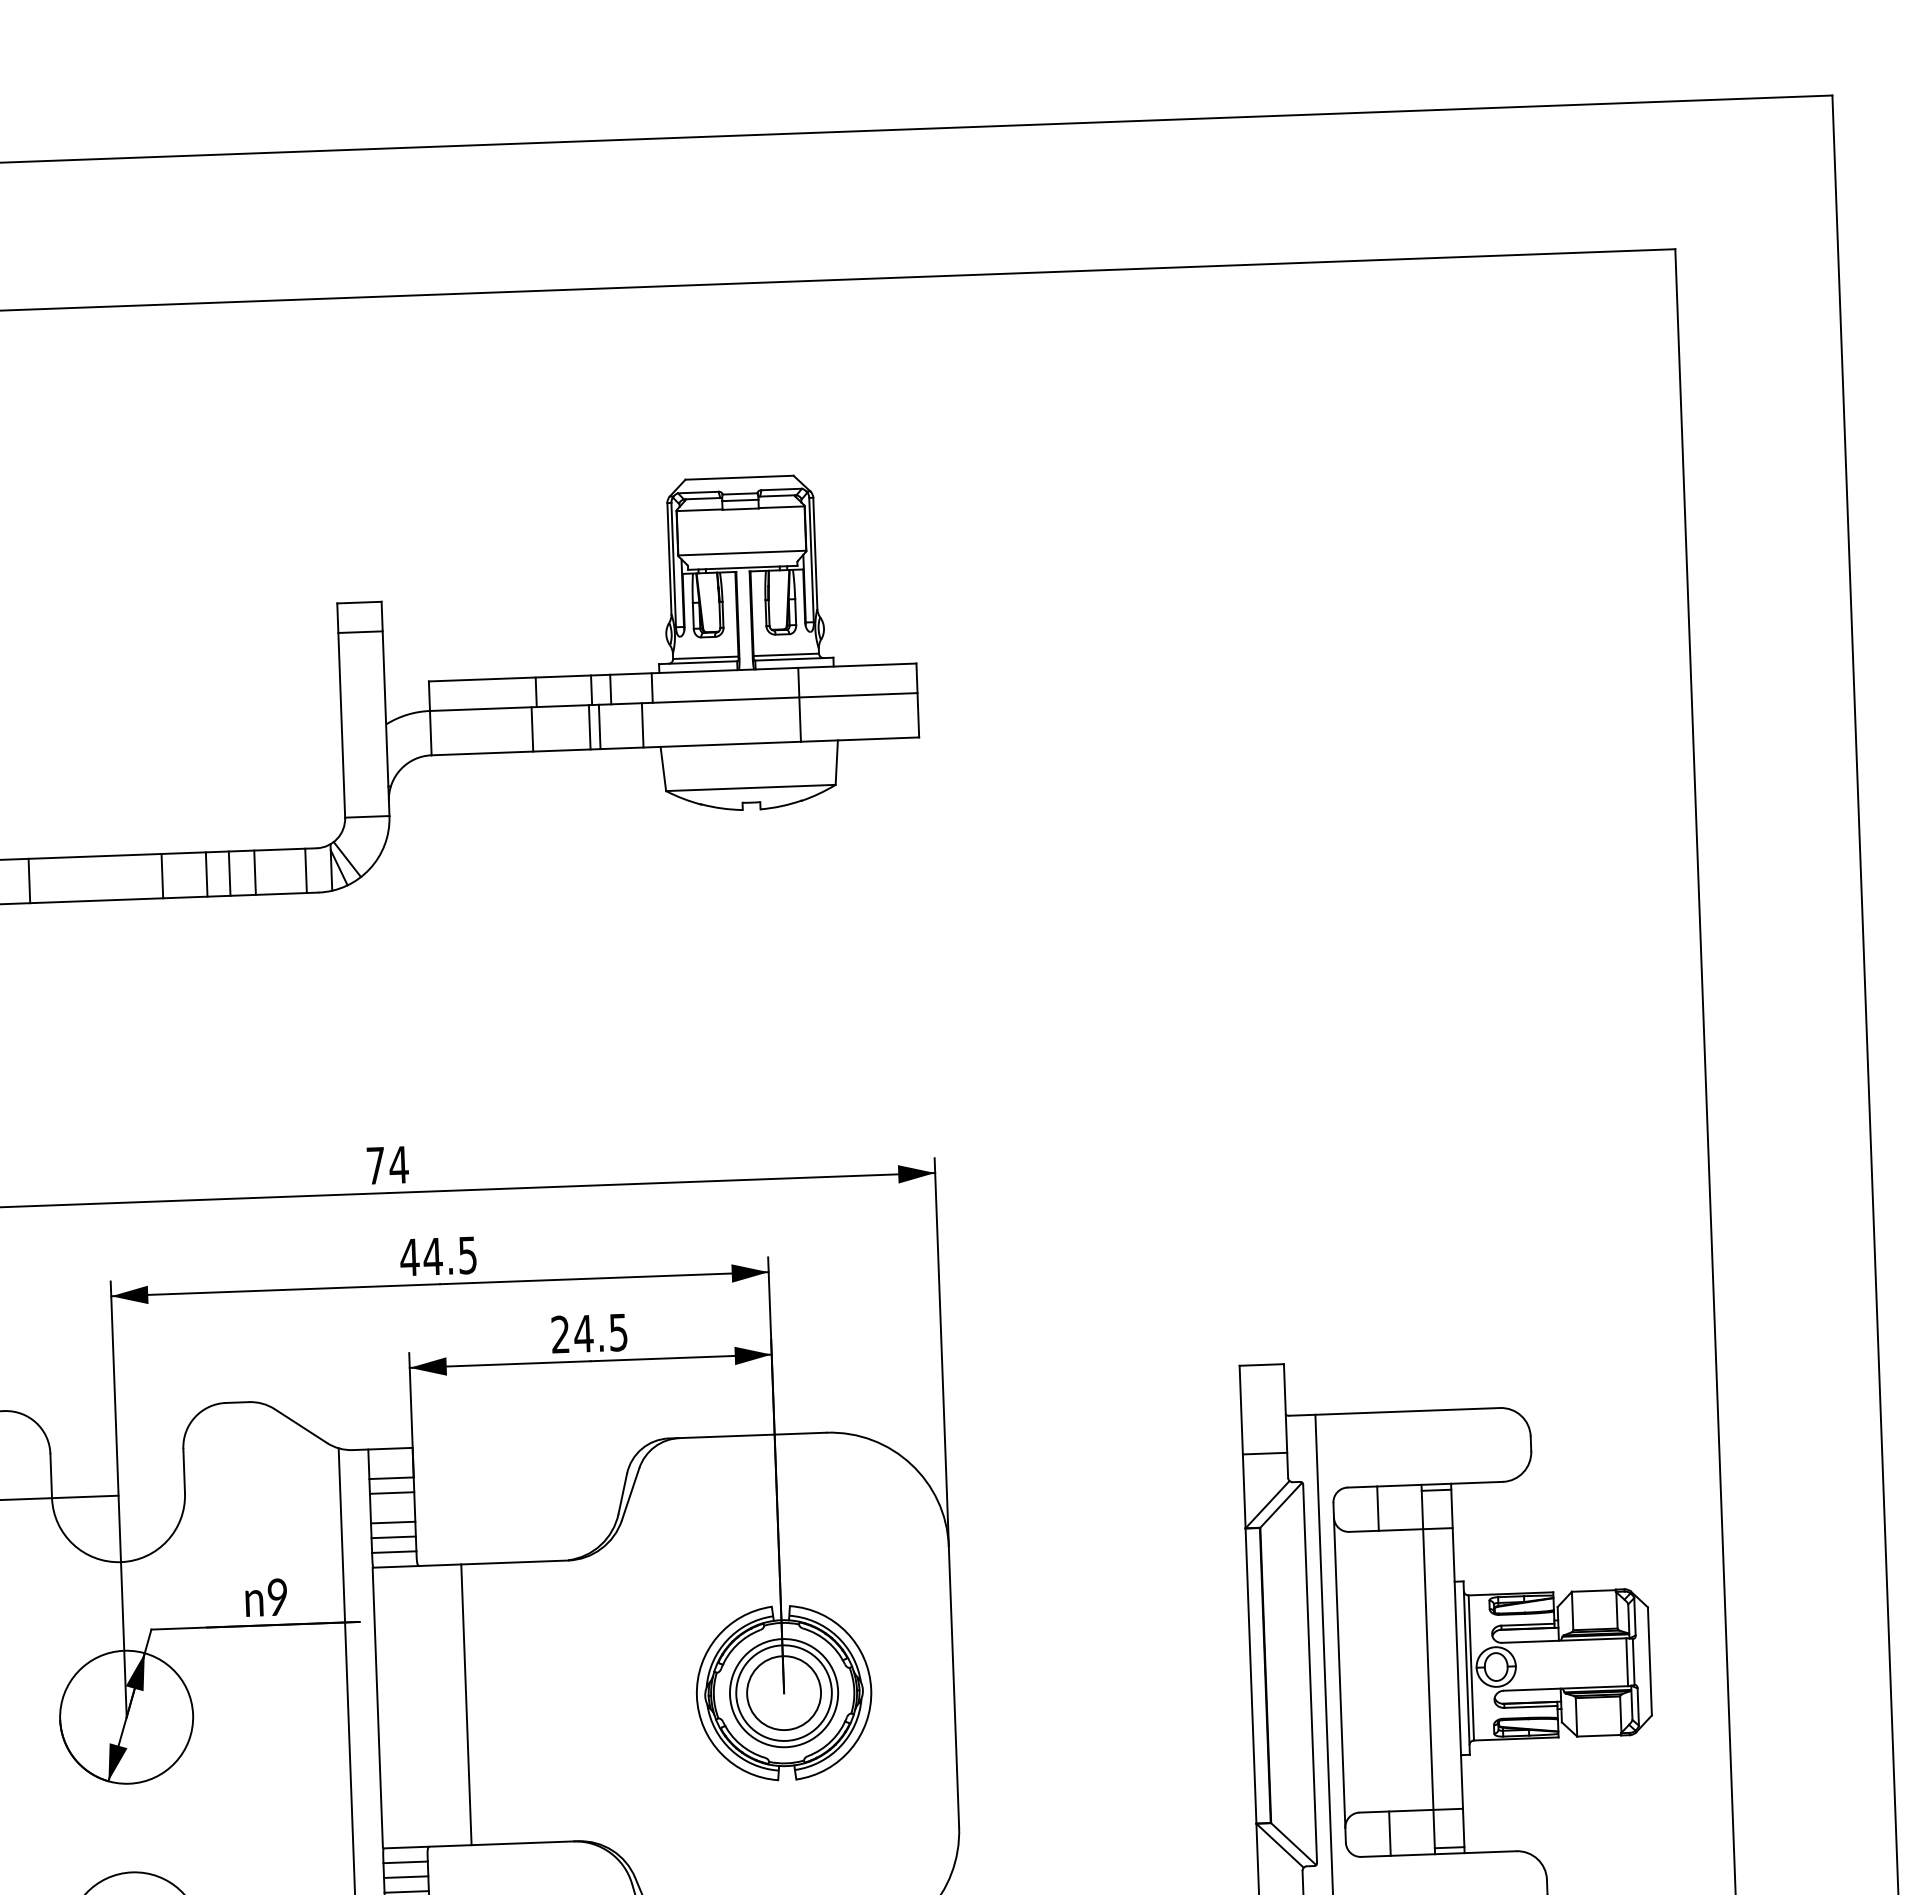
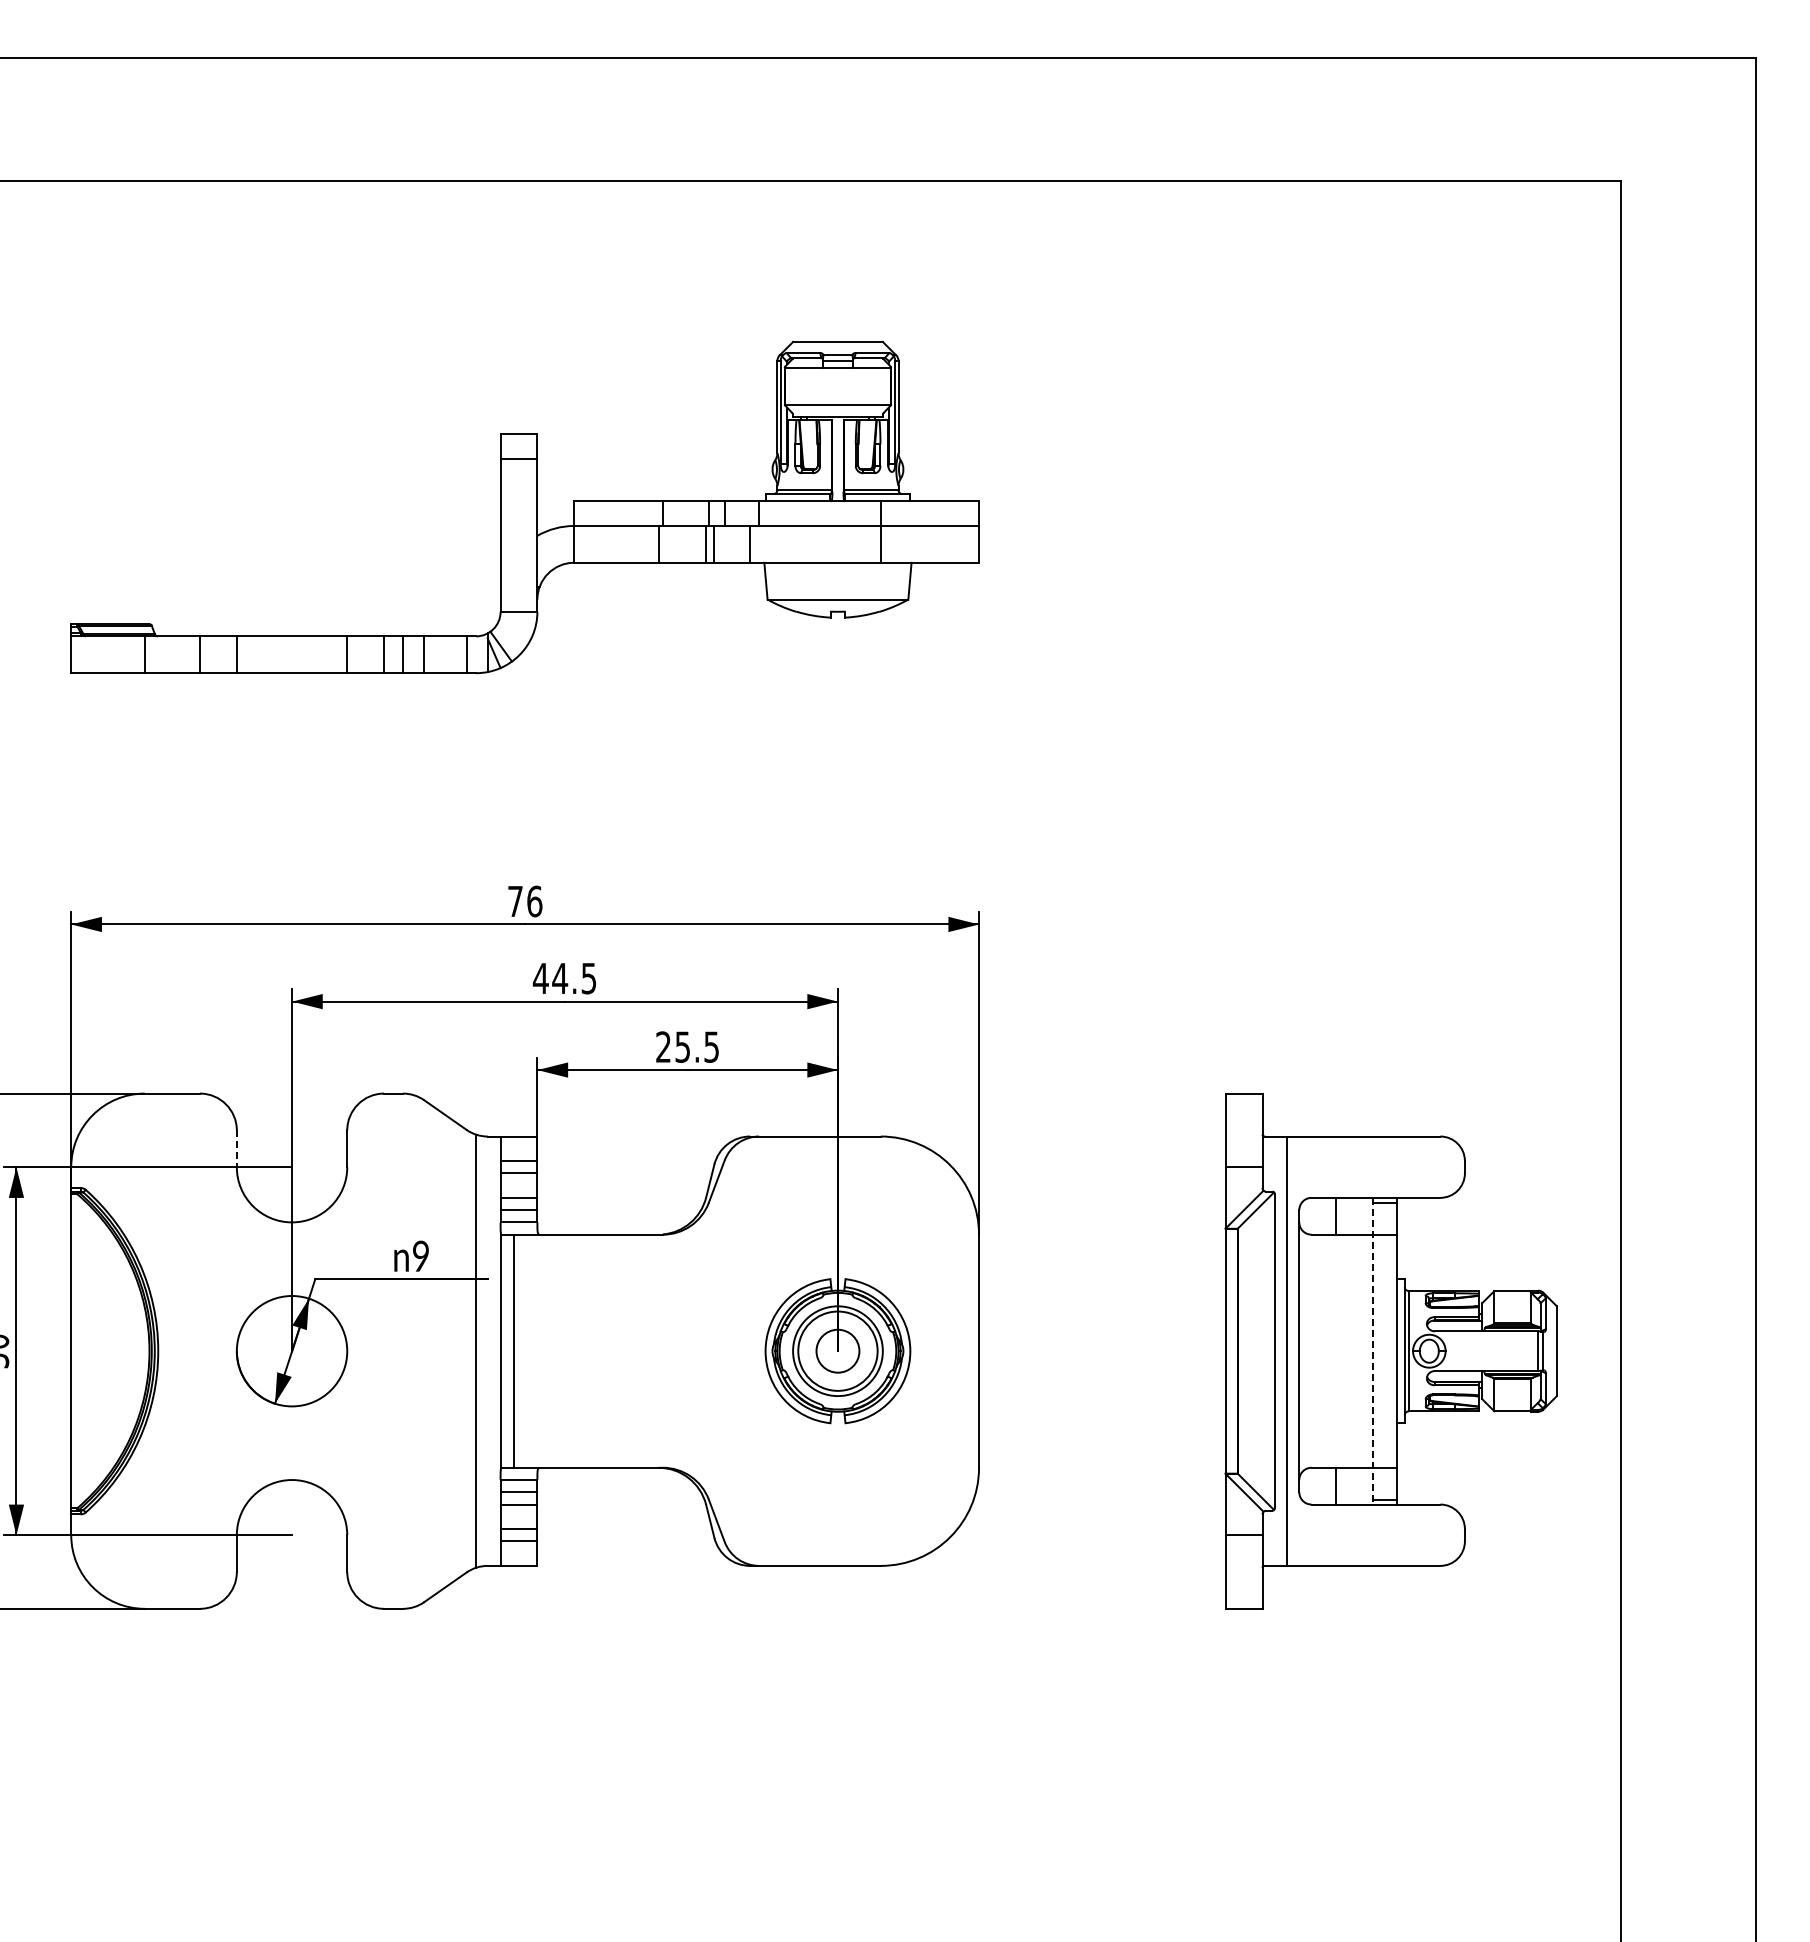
text: (398, 1164) -> (534, 901), 74 -> 76
text: (583, 1333) -> (682, 1046), 24.5 -> 25.5
line: (50, 1476) -> (236, 1149), solid -> dashed
line: (1427, 1669) -> (1372, 1351), solid -> dashed
circle: (783, 1692) -> (837, 1350), size x0.7
line: (466, 1703) -> (514, 1350), moved

